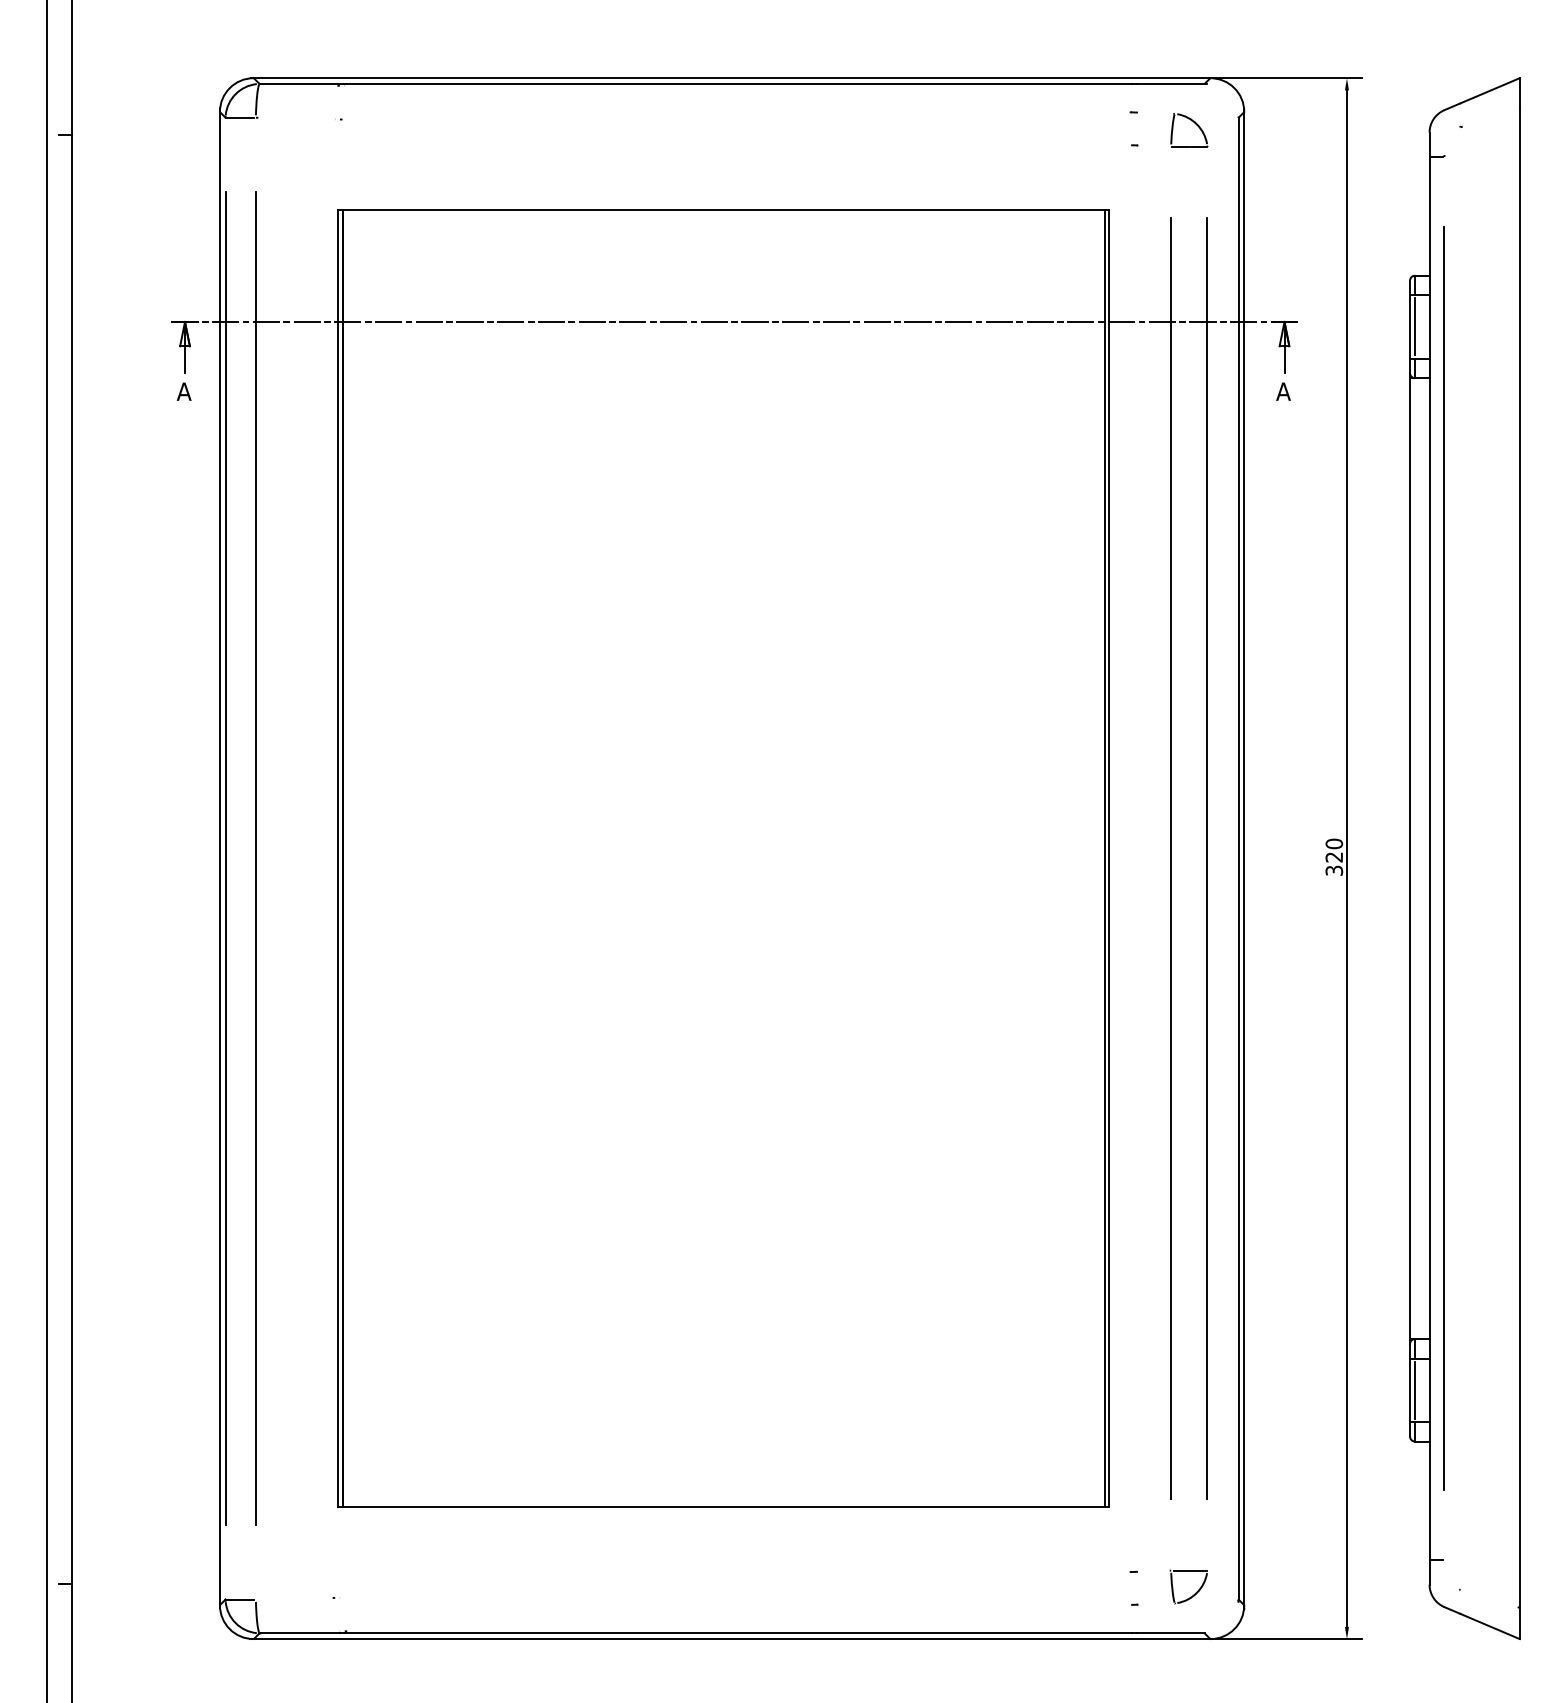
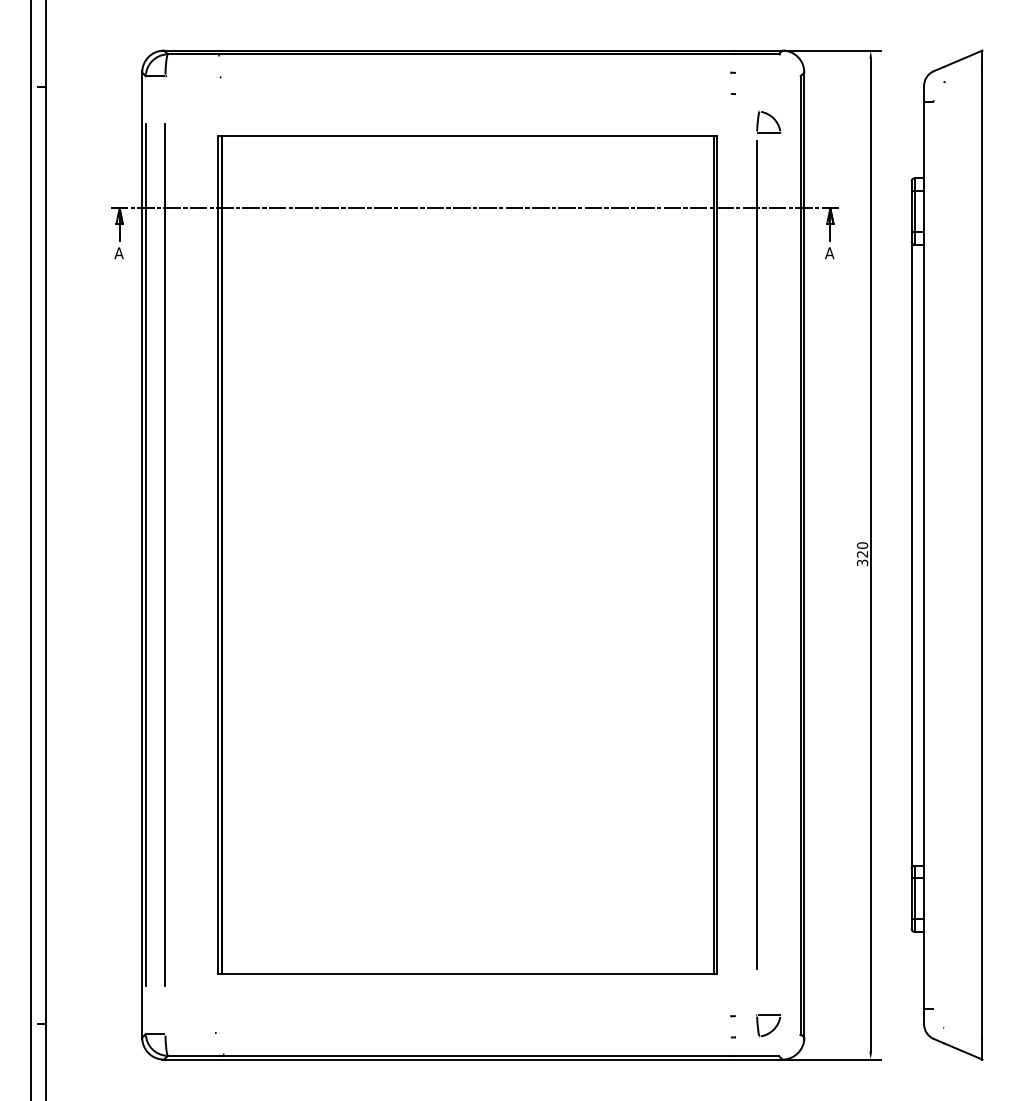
part: (1188, 129) -> (768, 121), moved
line: (1207, 857) -> (780, 554), removed
line: (1444, 857) -> (933, 554), removed

